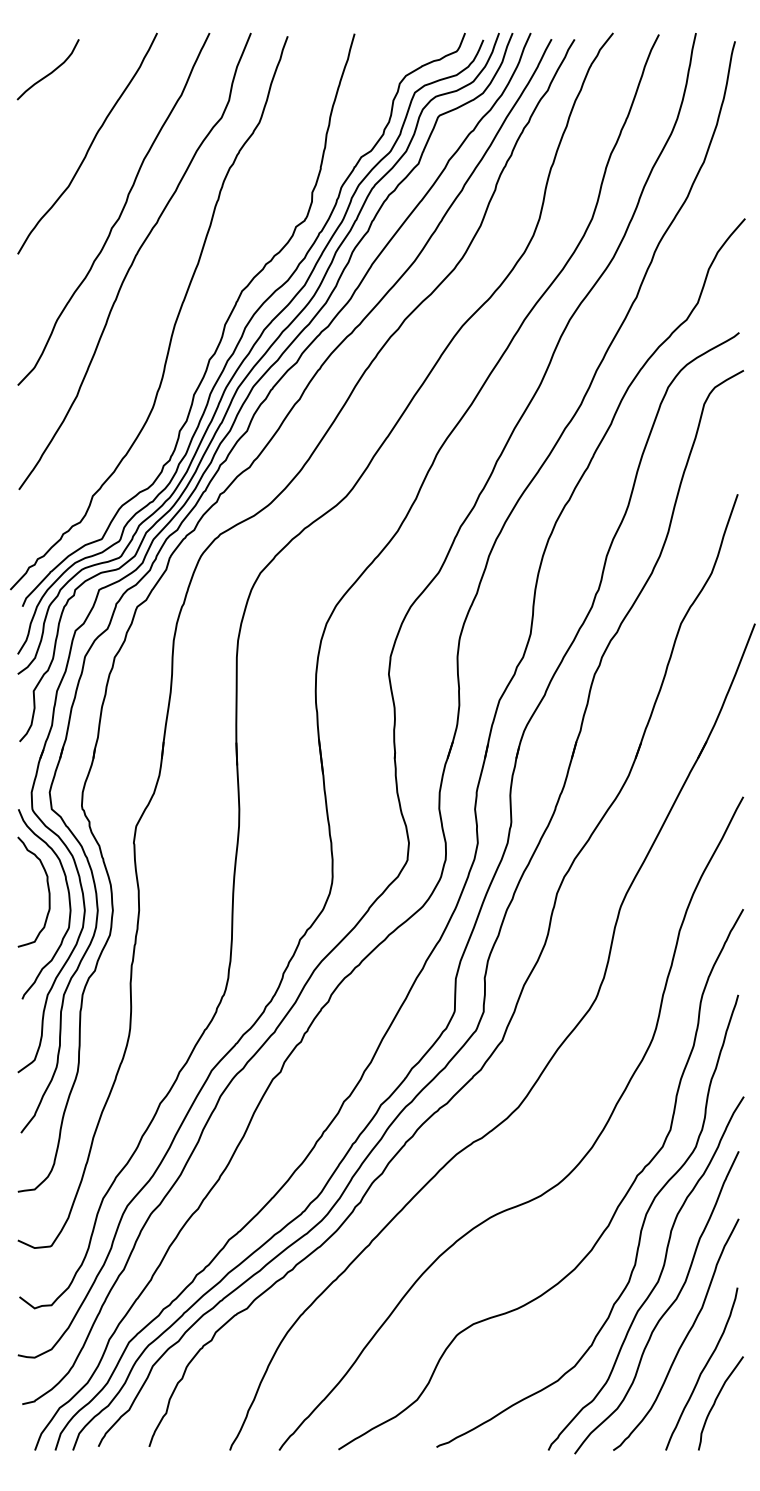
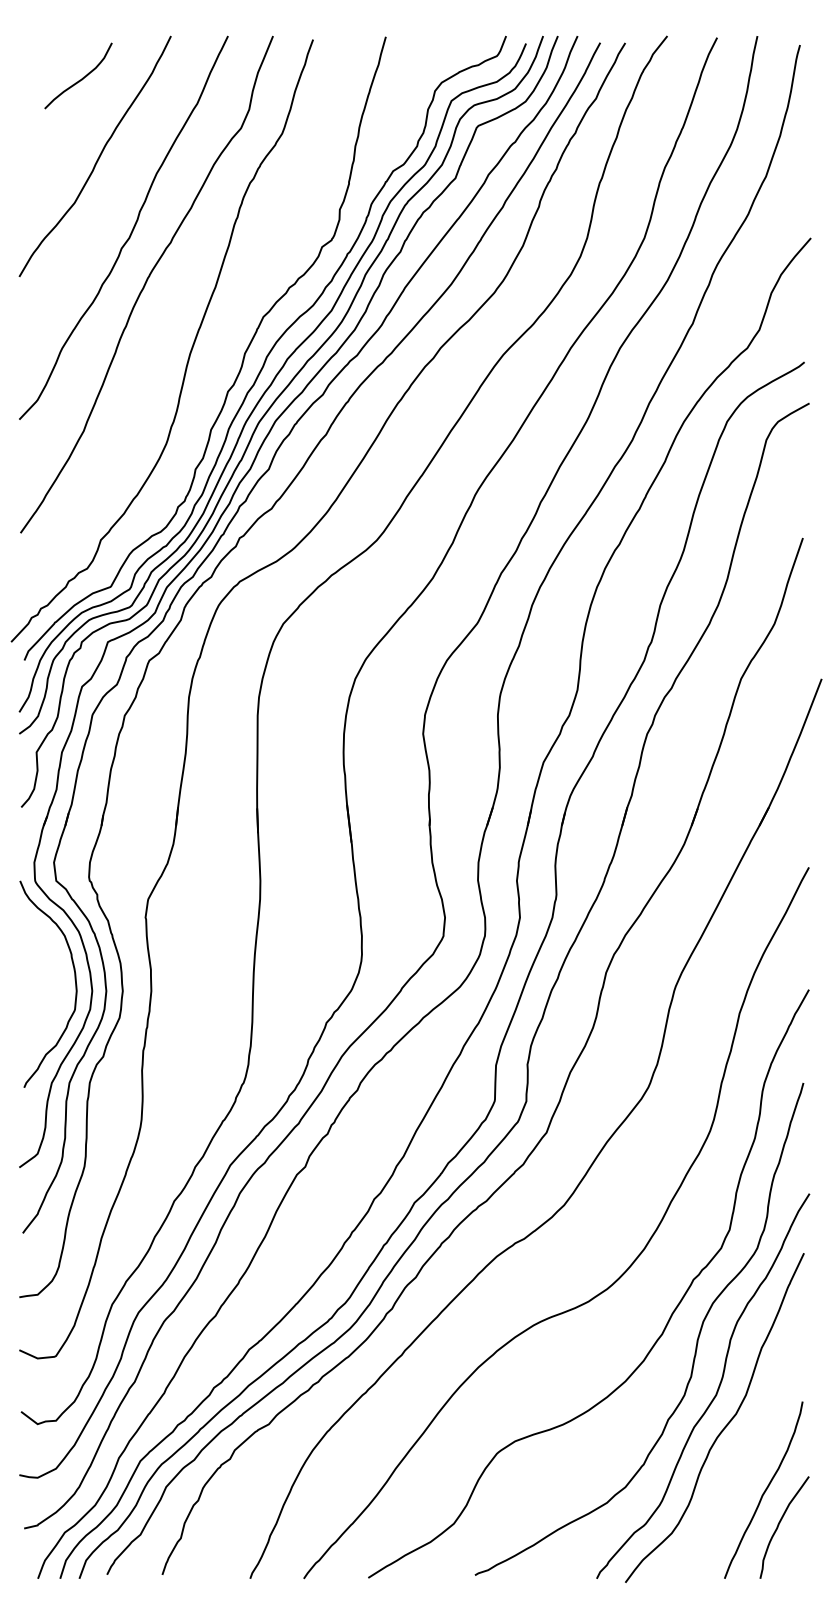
curve: (48, 73) -> (78, 80), moved
curve: (47, 888) -> (51, 967), removed
curve: (684, 1337) -> (744, 1455), removed

